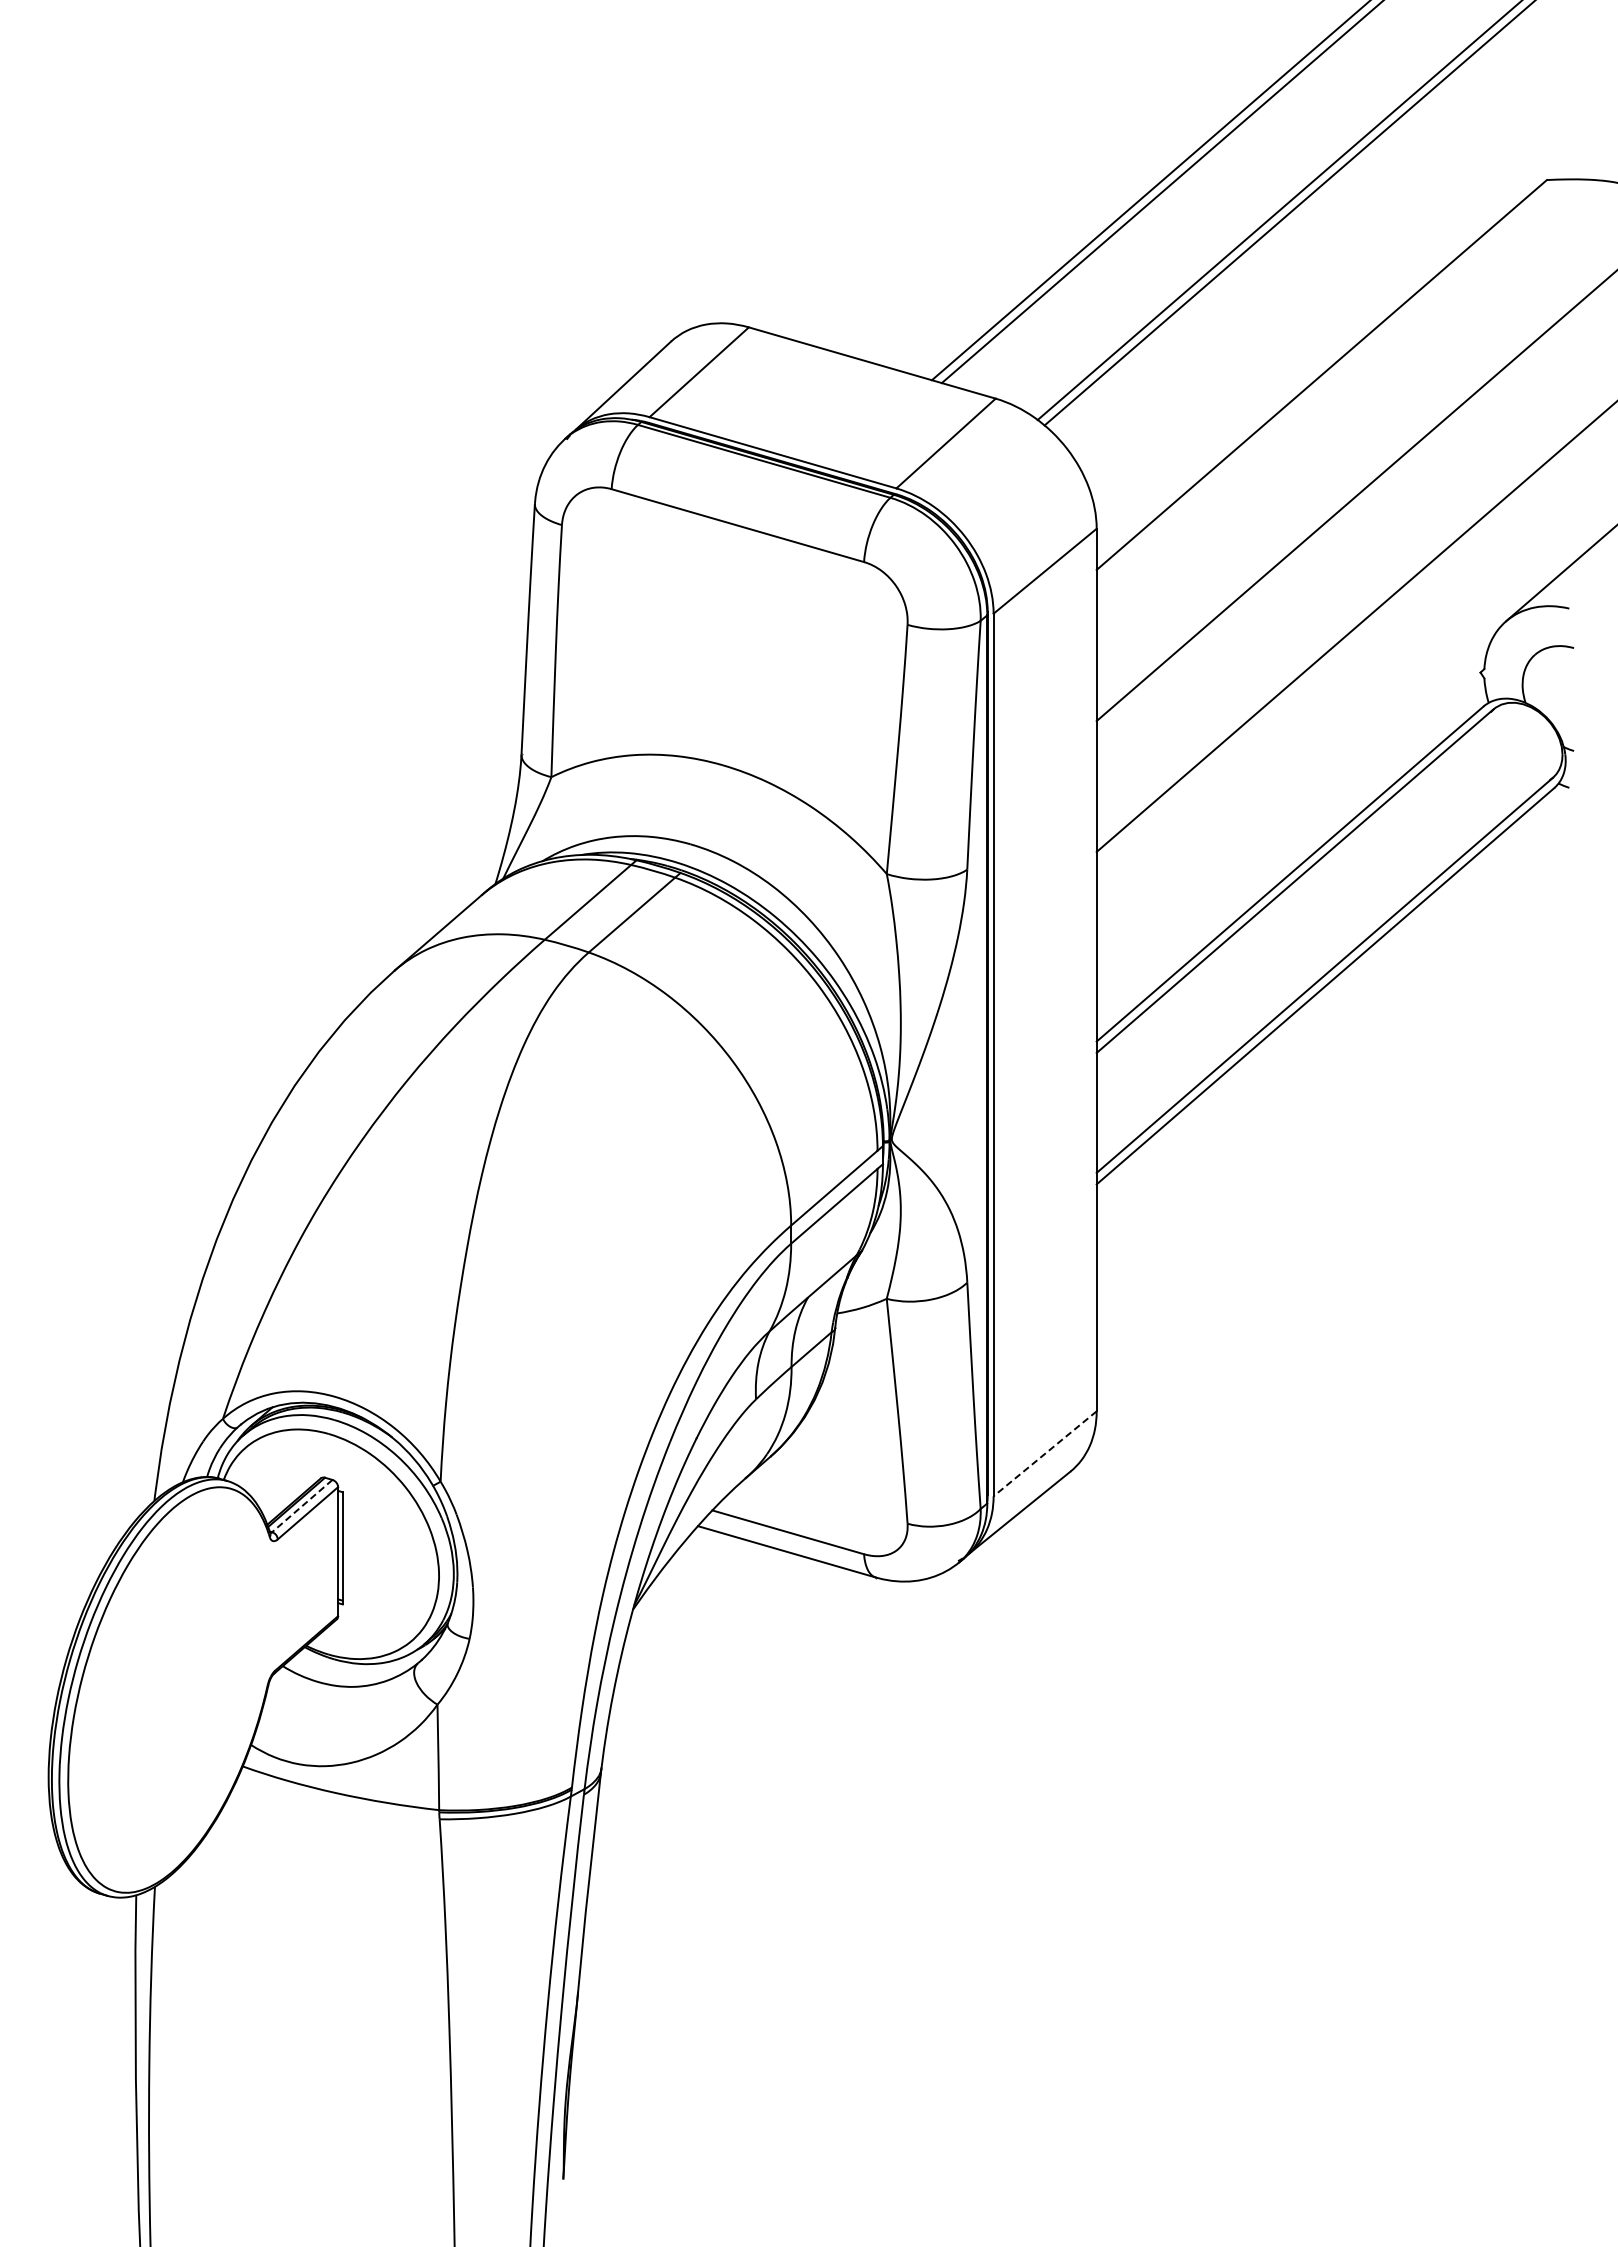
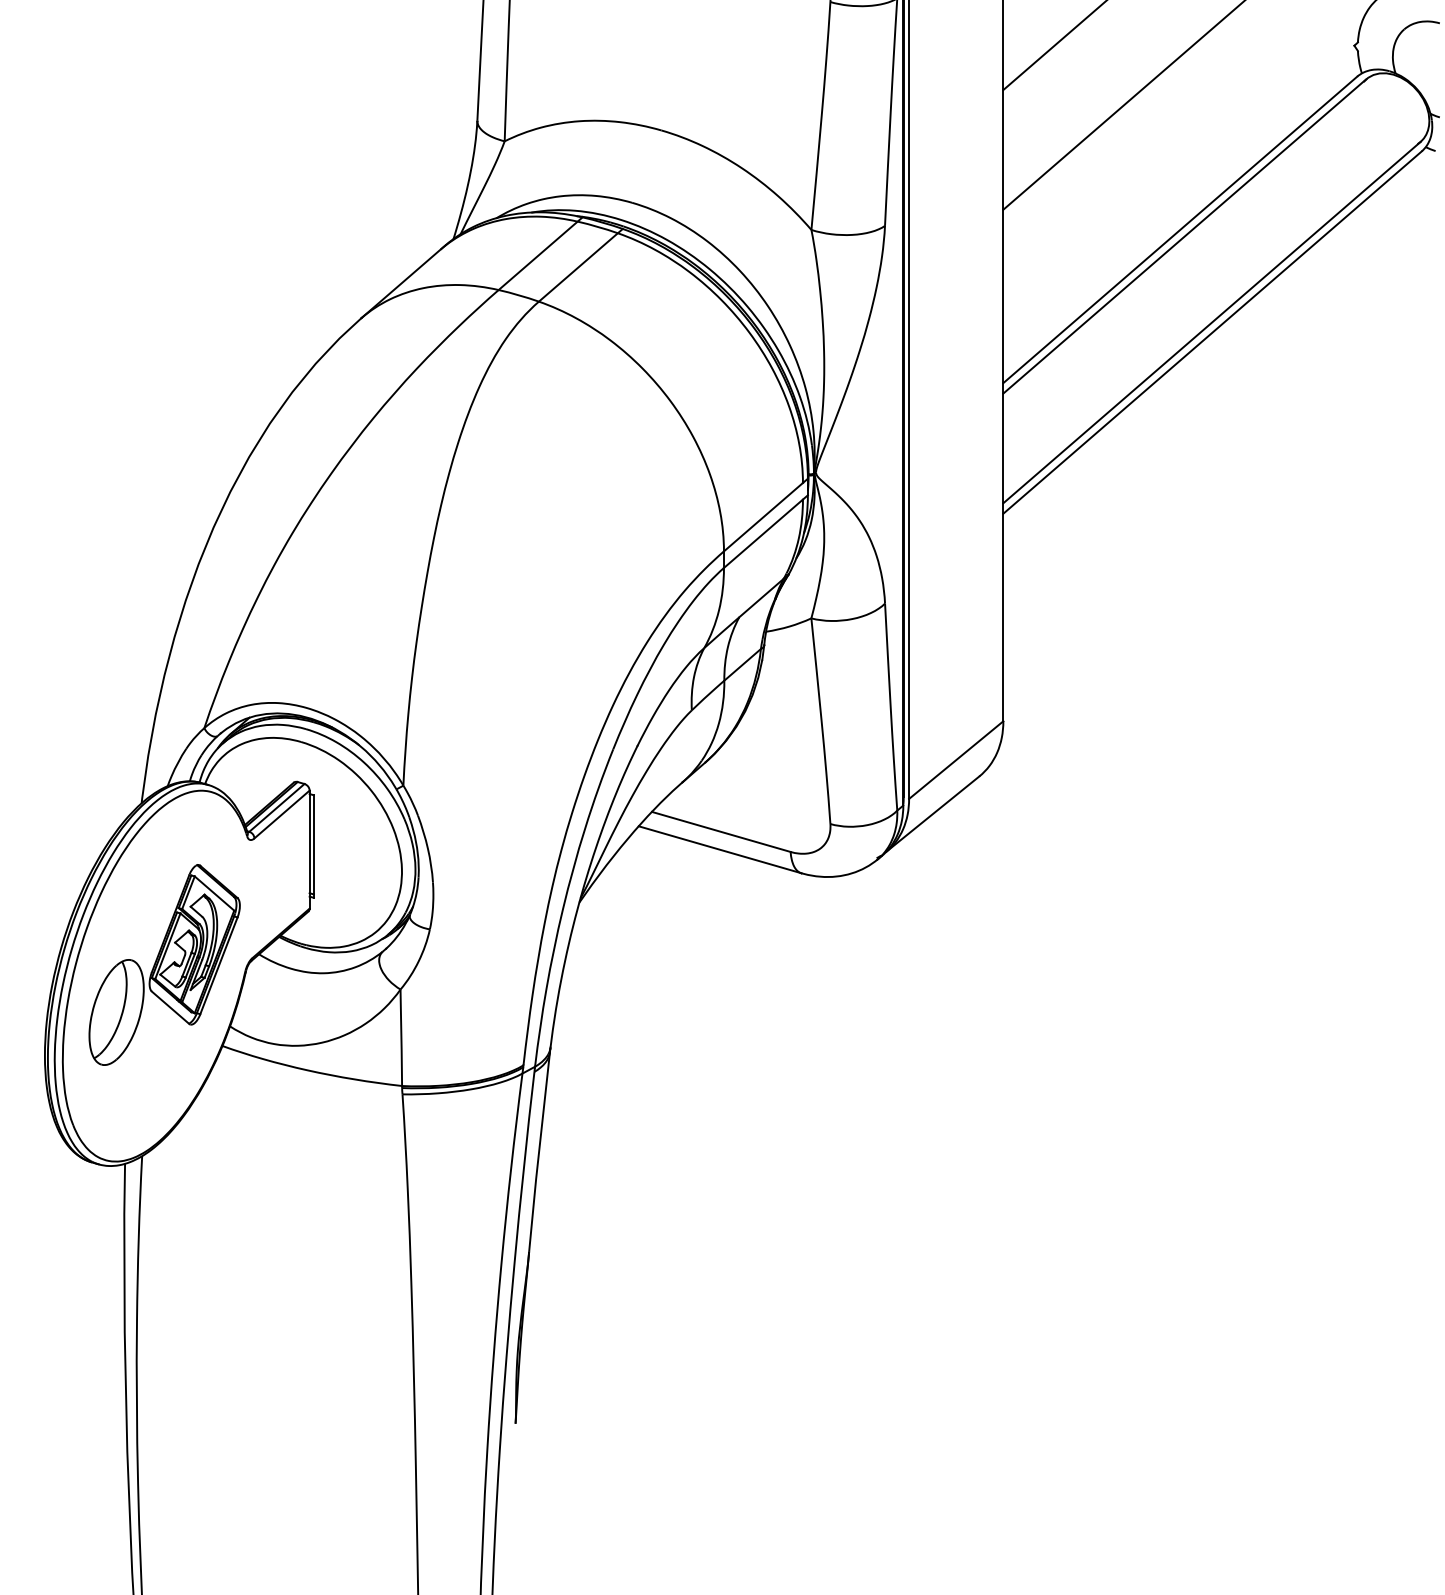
line: (1045, 1453) -> (956, 759), dashed -> solid
line: (302, 1506) -> (277, 808), dashed -> solid
part: (179, 1677) -> (164, 964), added

